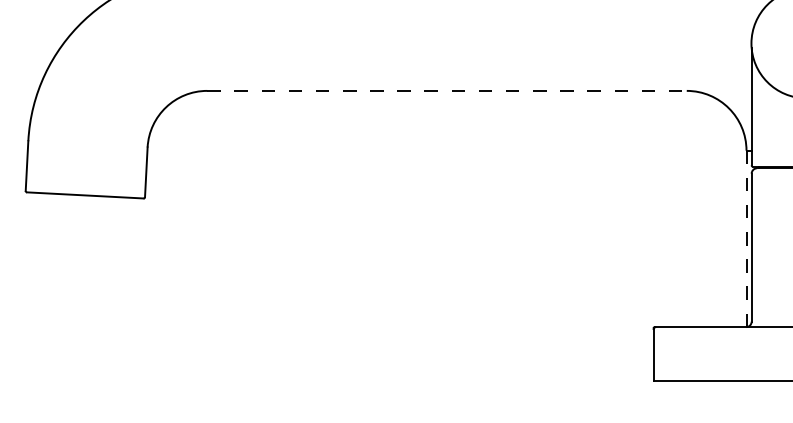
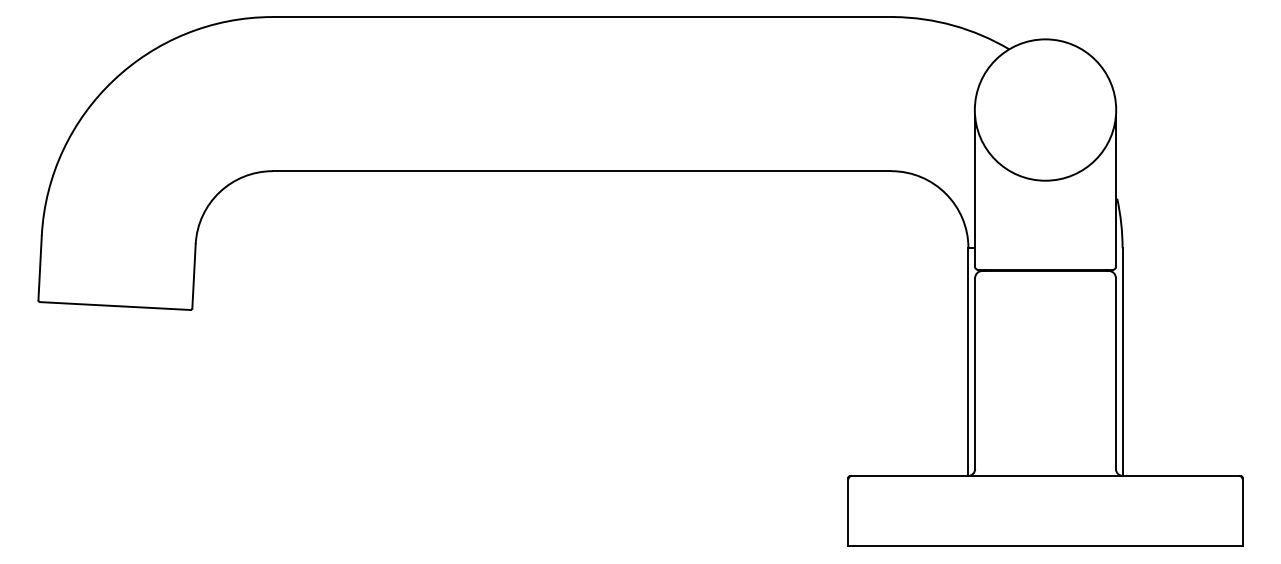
line: (447, 91) -> (582, 171), dashed -> solid
line: (746, 239) -> (968, 362), dashed -> solid

